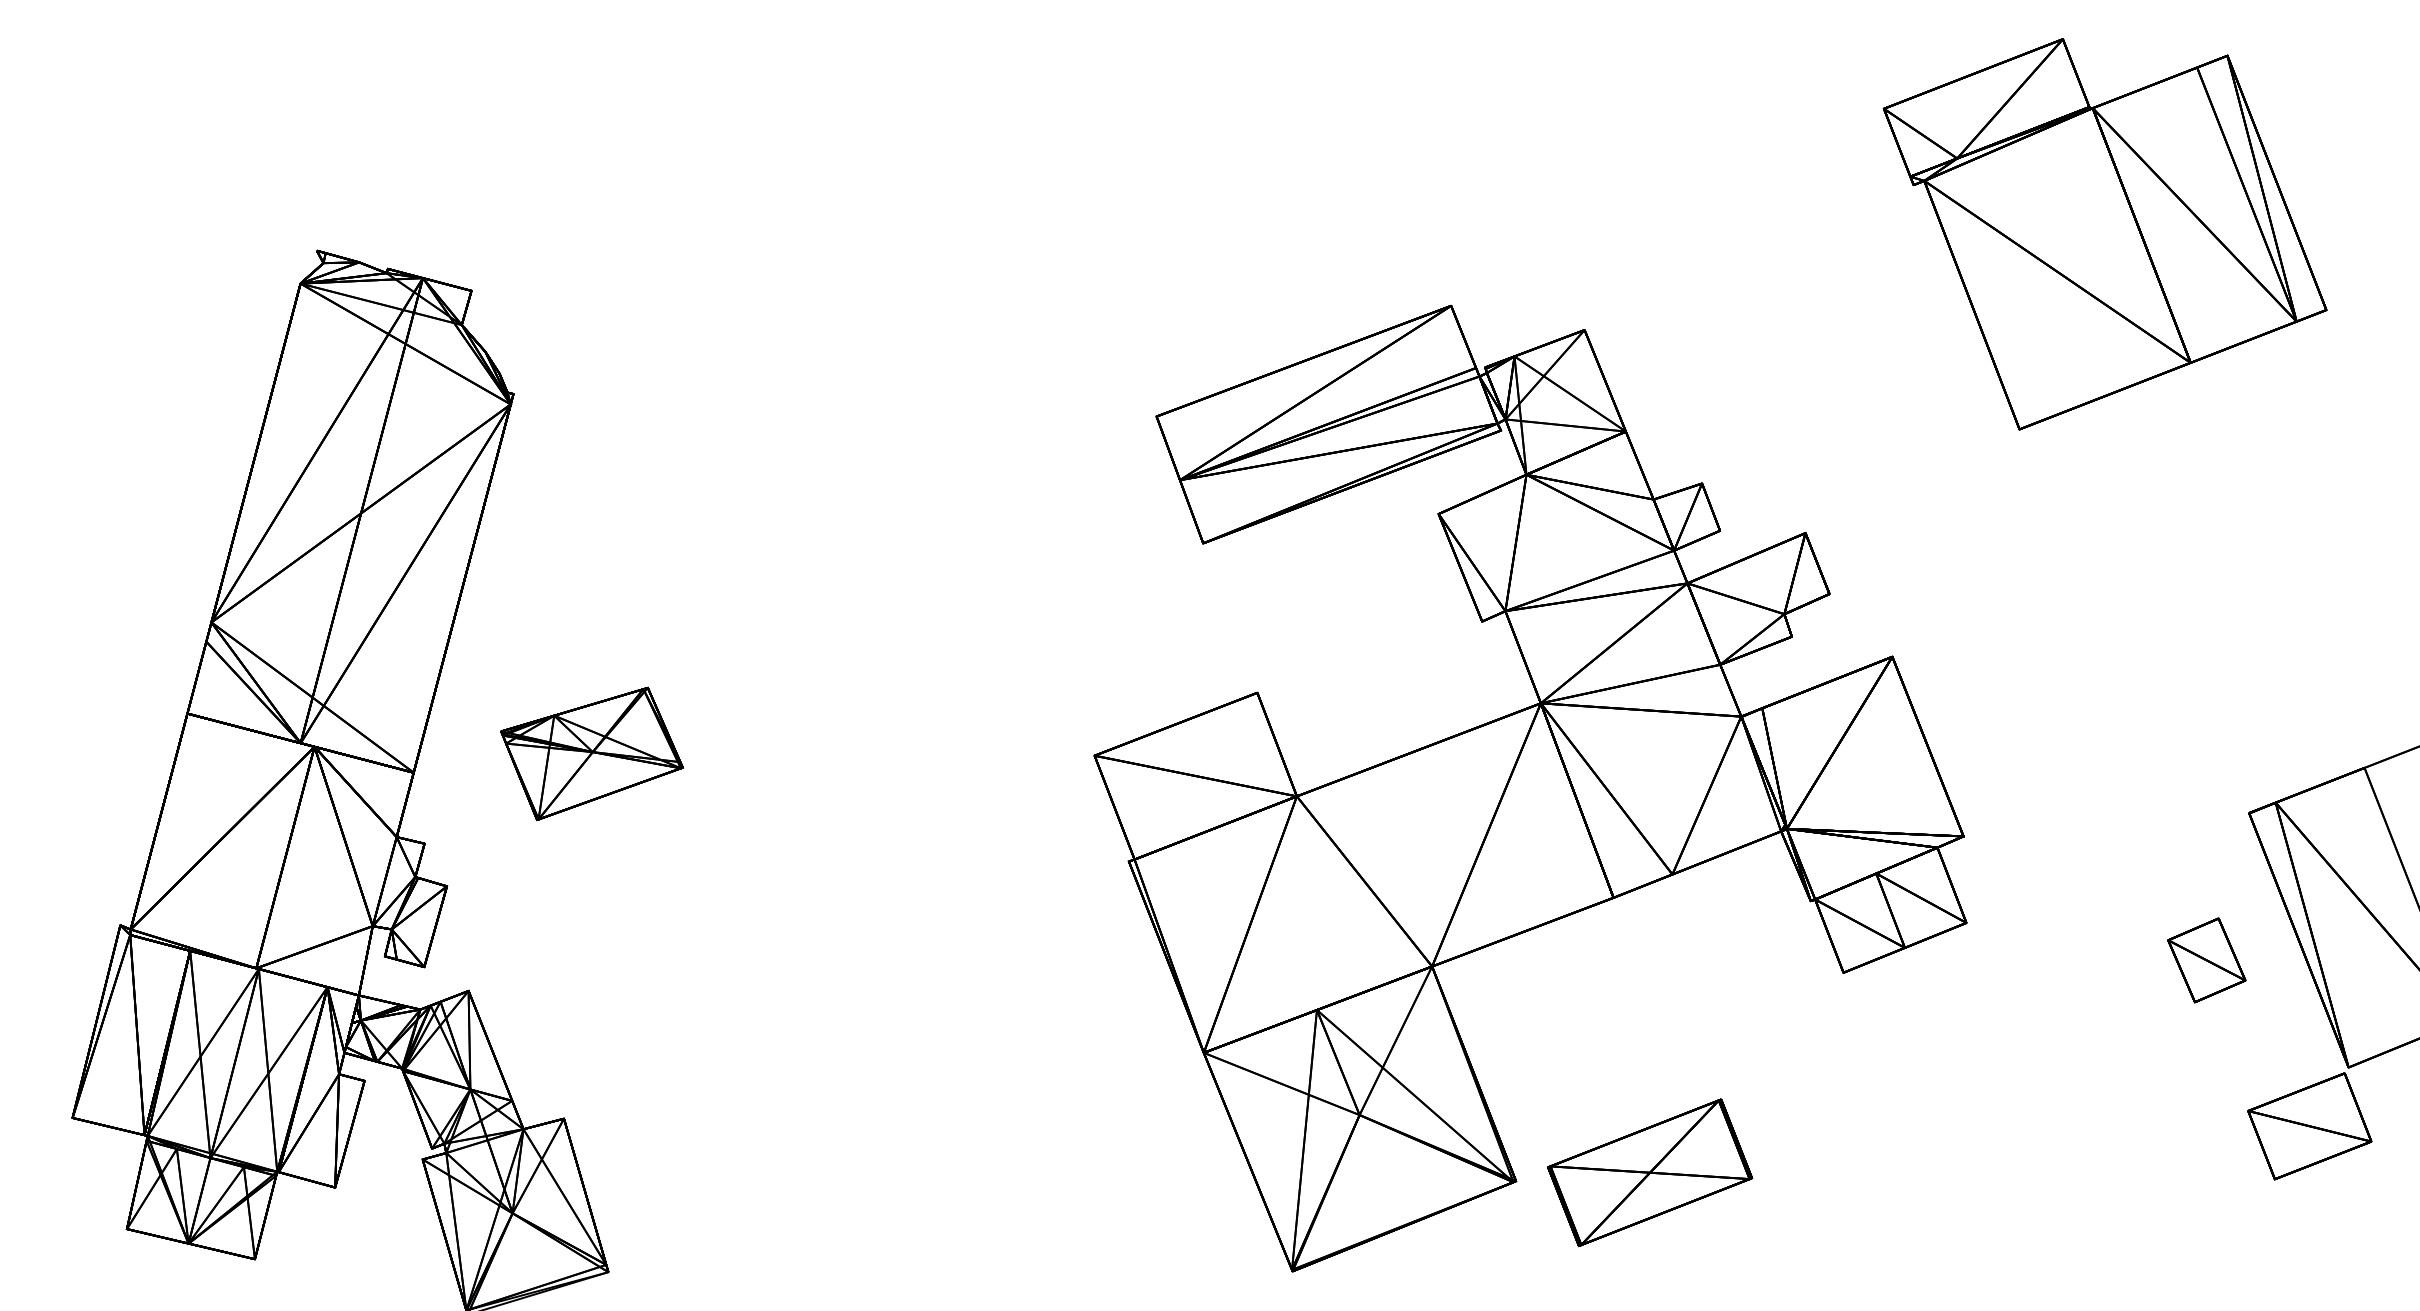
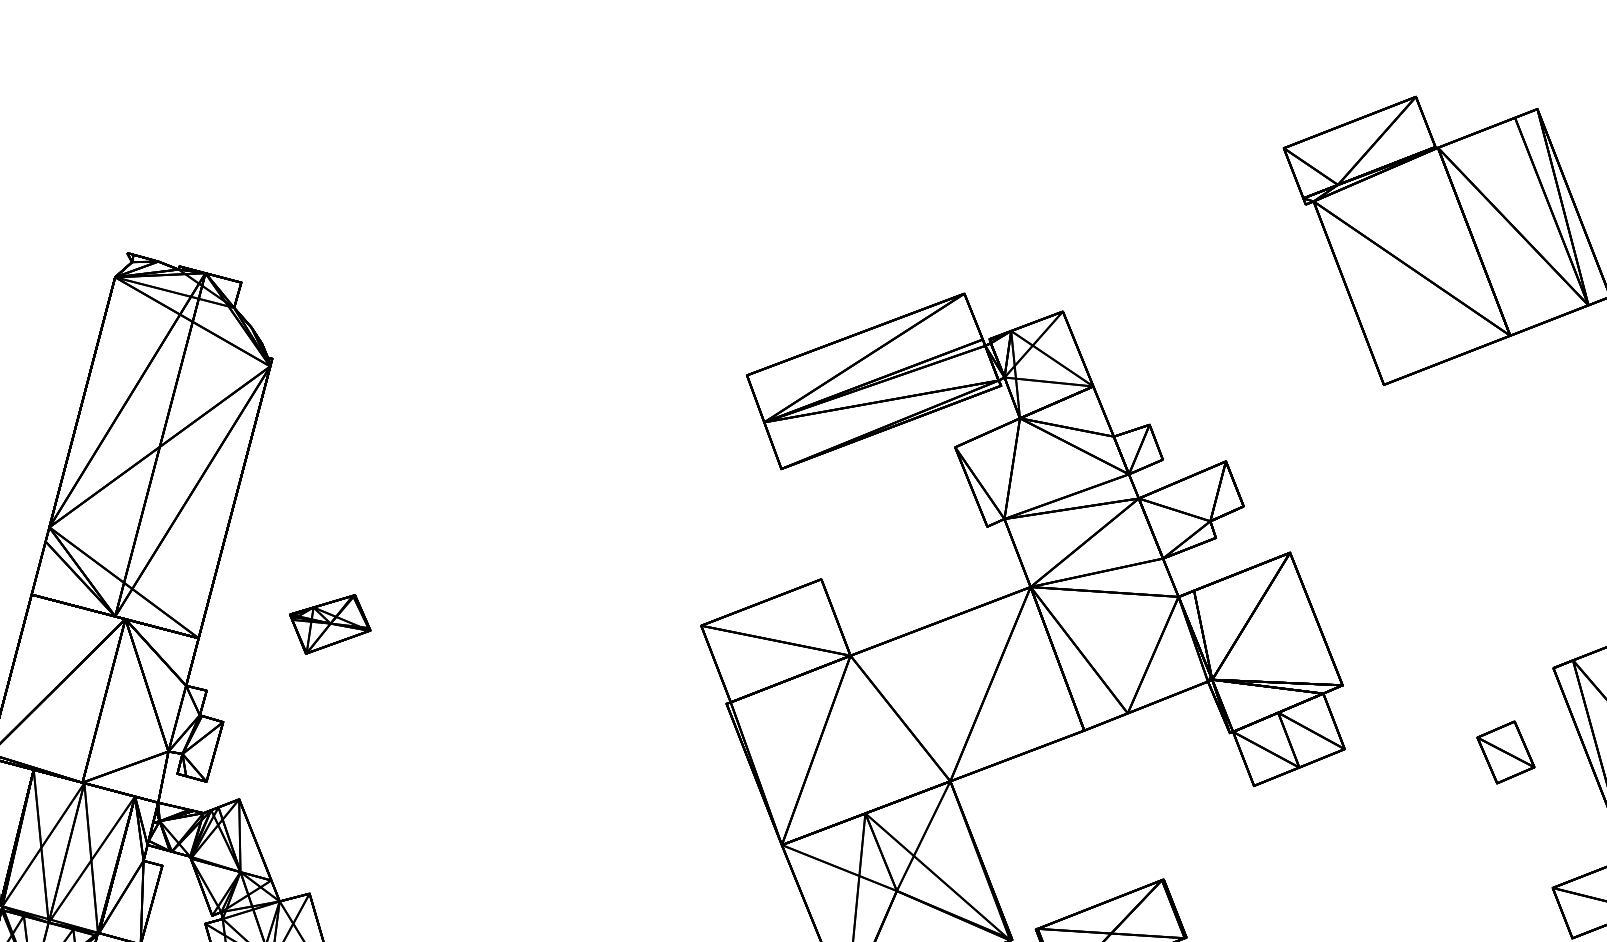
part: (591, 753) -> (329, 624), size x0.6
part: (2206, 960) -> (1505, 752), moved

